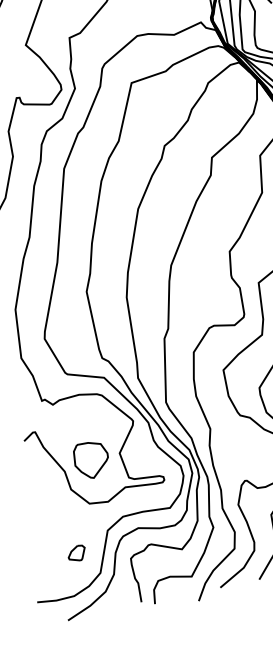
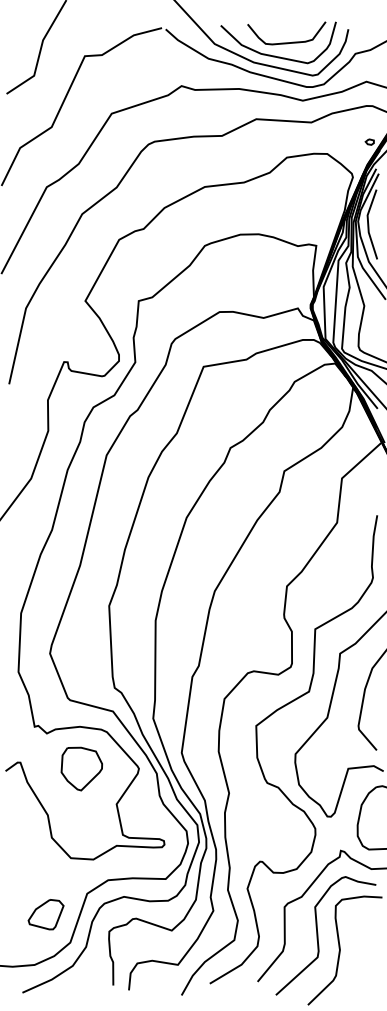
part: (91, 459) -> (81, 768), moved
part: (76, 553) -> (45, 914), size x1.67

